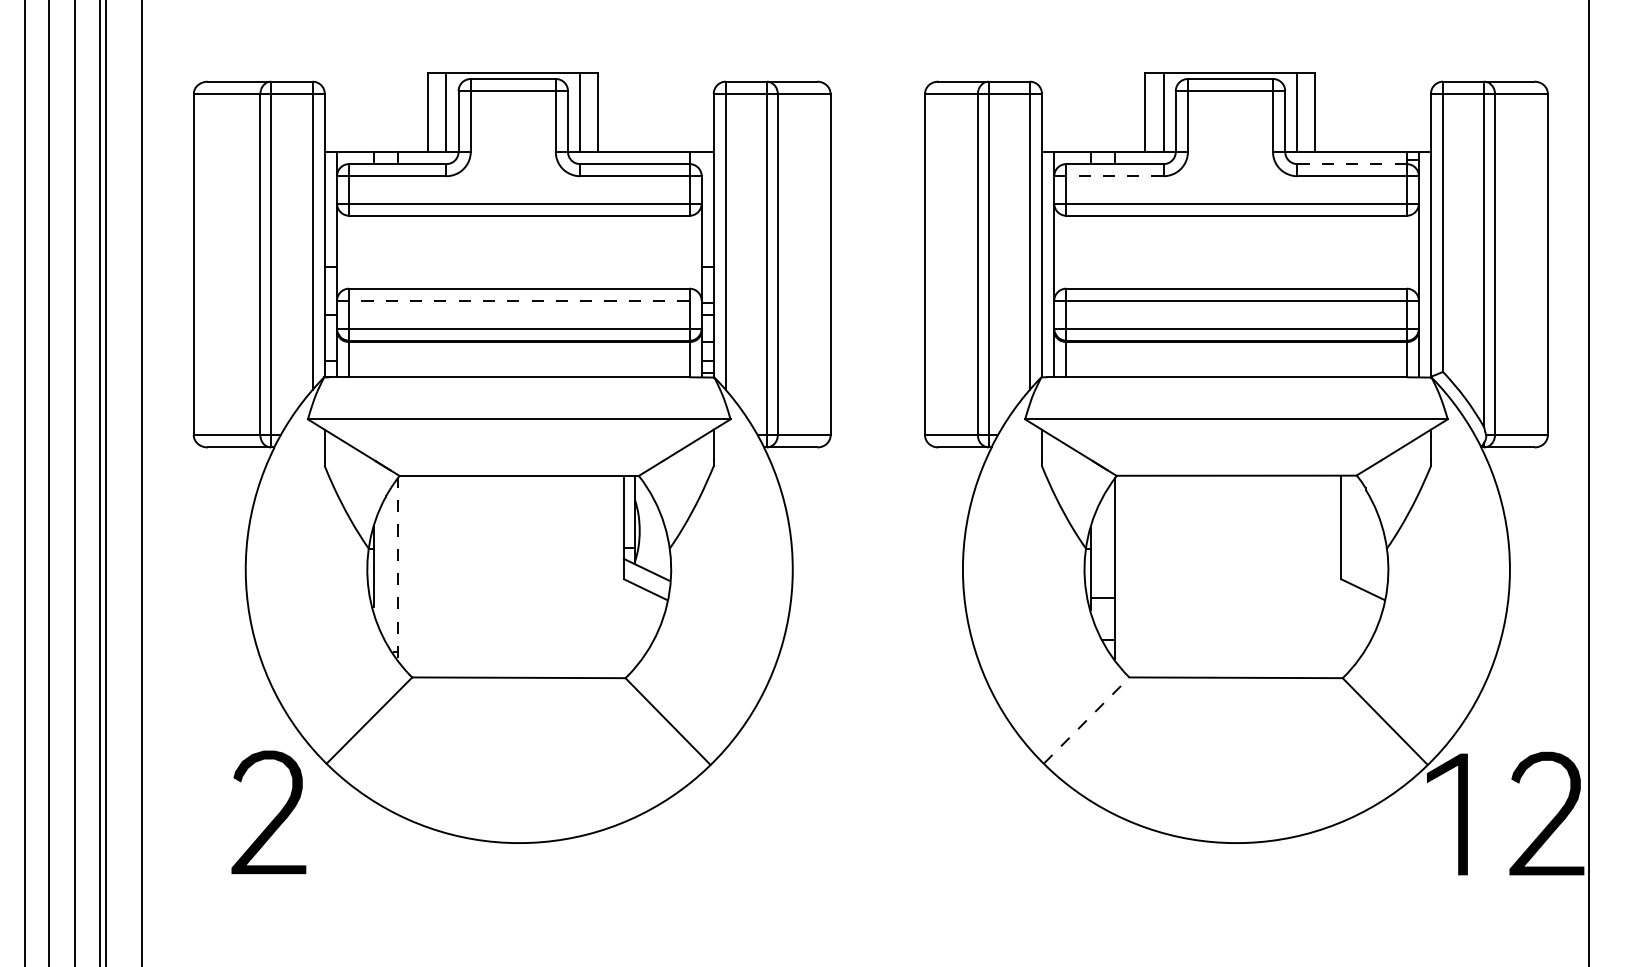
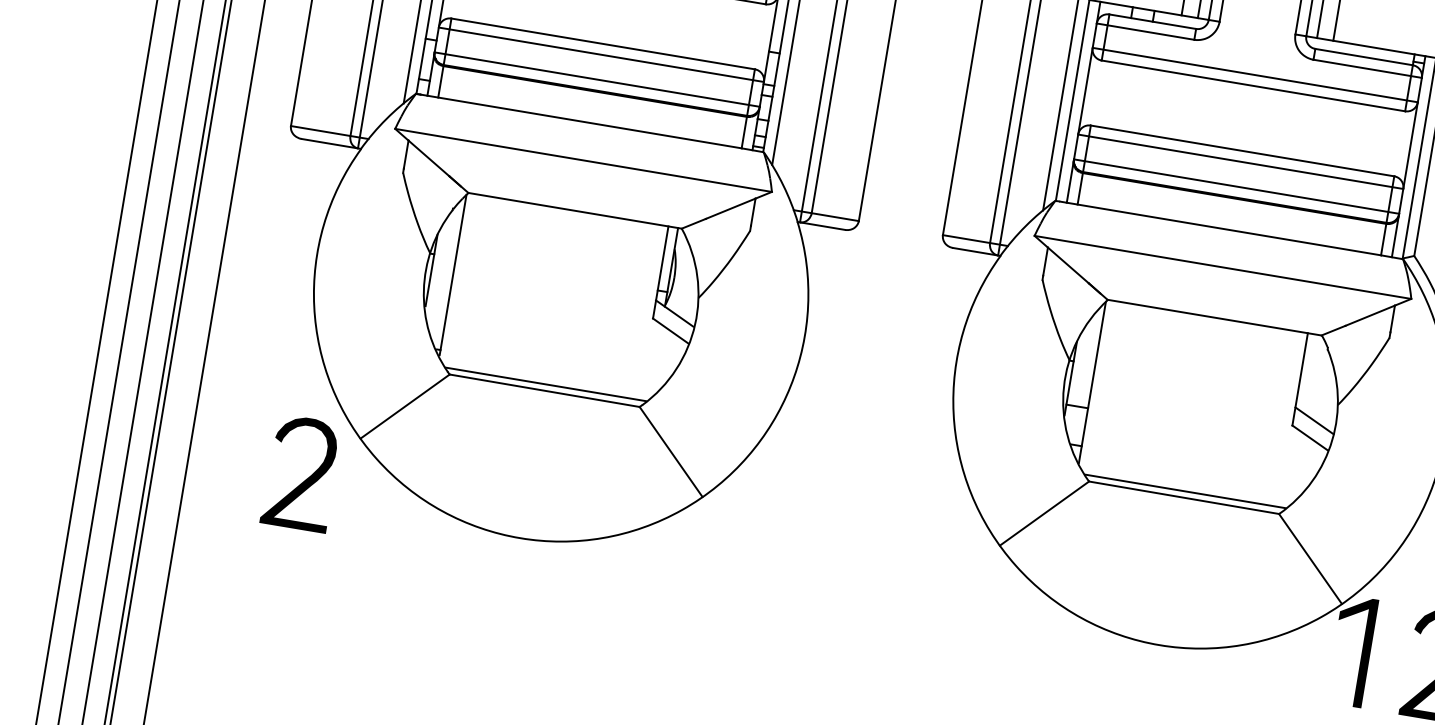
line: (1352, 164) -> (1364, 57), dashed -> solid
line: (1108, 176) -> (1145, 31), dashed -> solid
line: (519, 300) -> (601, 54), dashed -> solid
line: (397, 568) -> (452, 275), dashed -> solid
line: (1364, 569) -> (1314, 420), added
line: (518, 670) -> (545, 384), added
line: (1236, 670) -> (1185, 491), added
line: (1086, 720) -> (1044, 513), dashed -> solid

